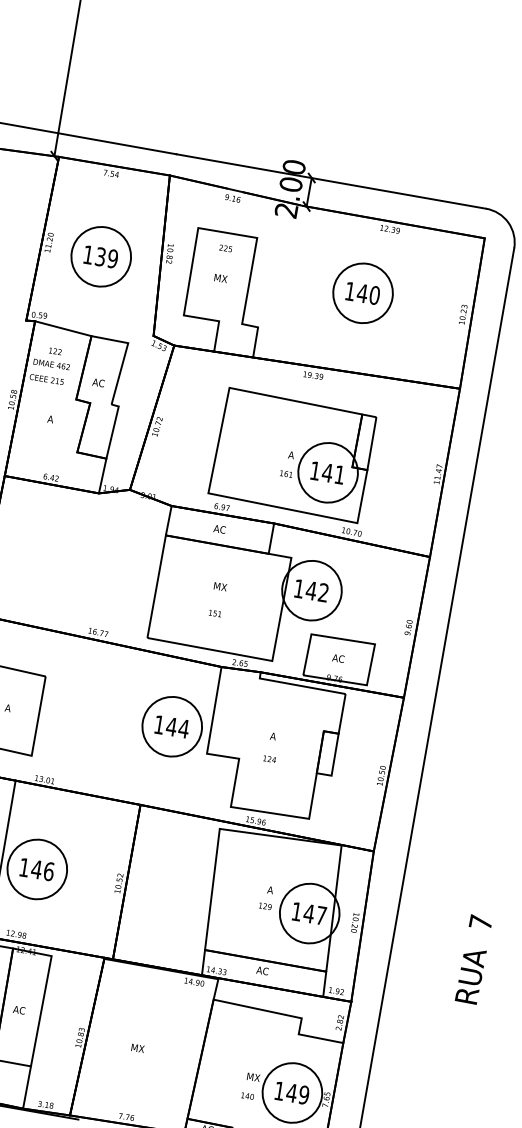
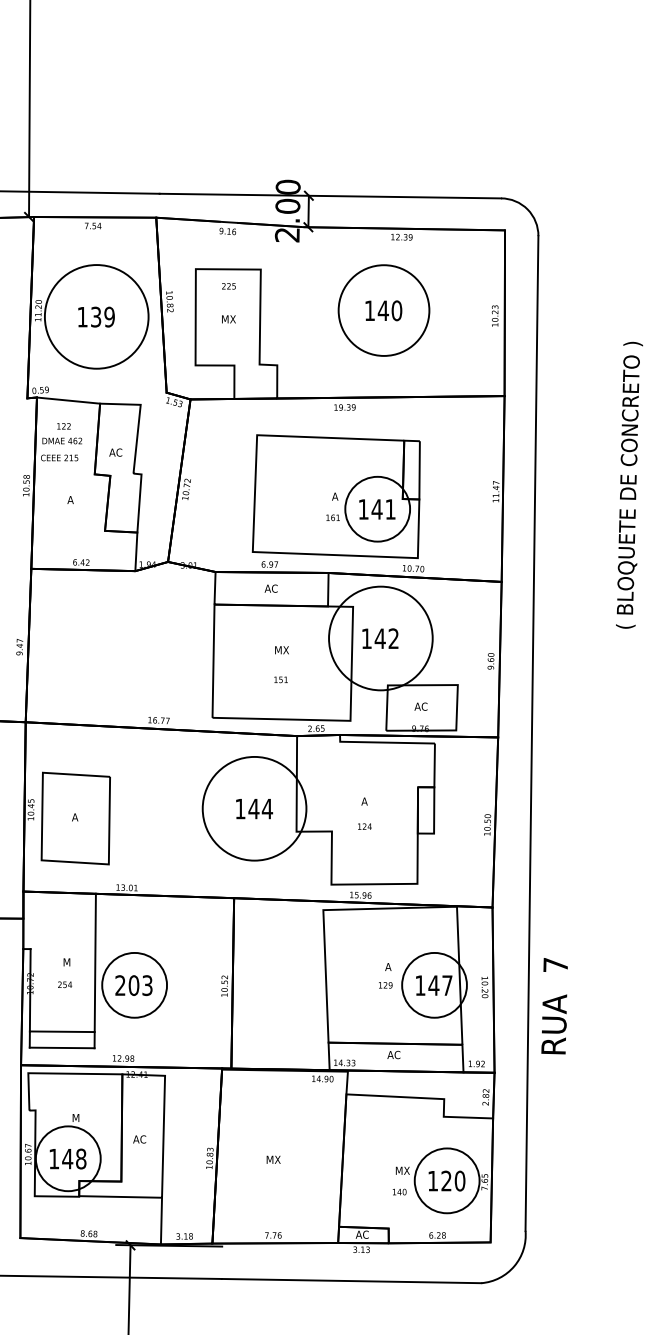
circle: (101, 256) -> (96, 316), size x1.6
circle: (362, 293) -> (383, 310), size x1.4
circle: (311, 590) -> (380, 638), size x1.6
circle: (172, 726) -> (254, 808), size x1.6
text: (36, 869) -> (133, 985), 146 -> 203
text: (473, 959) -> (554, 1006), moved
text: (298, 1093) -> (453, 1180), 149 -> 120

